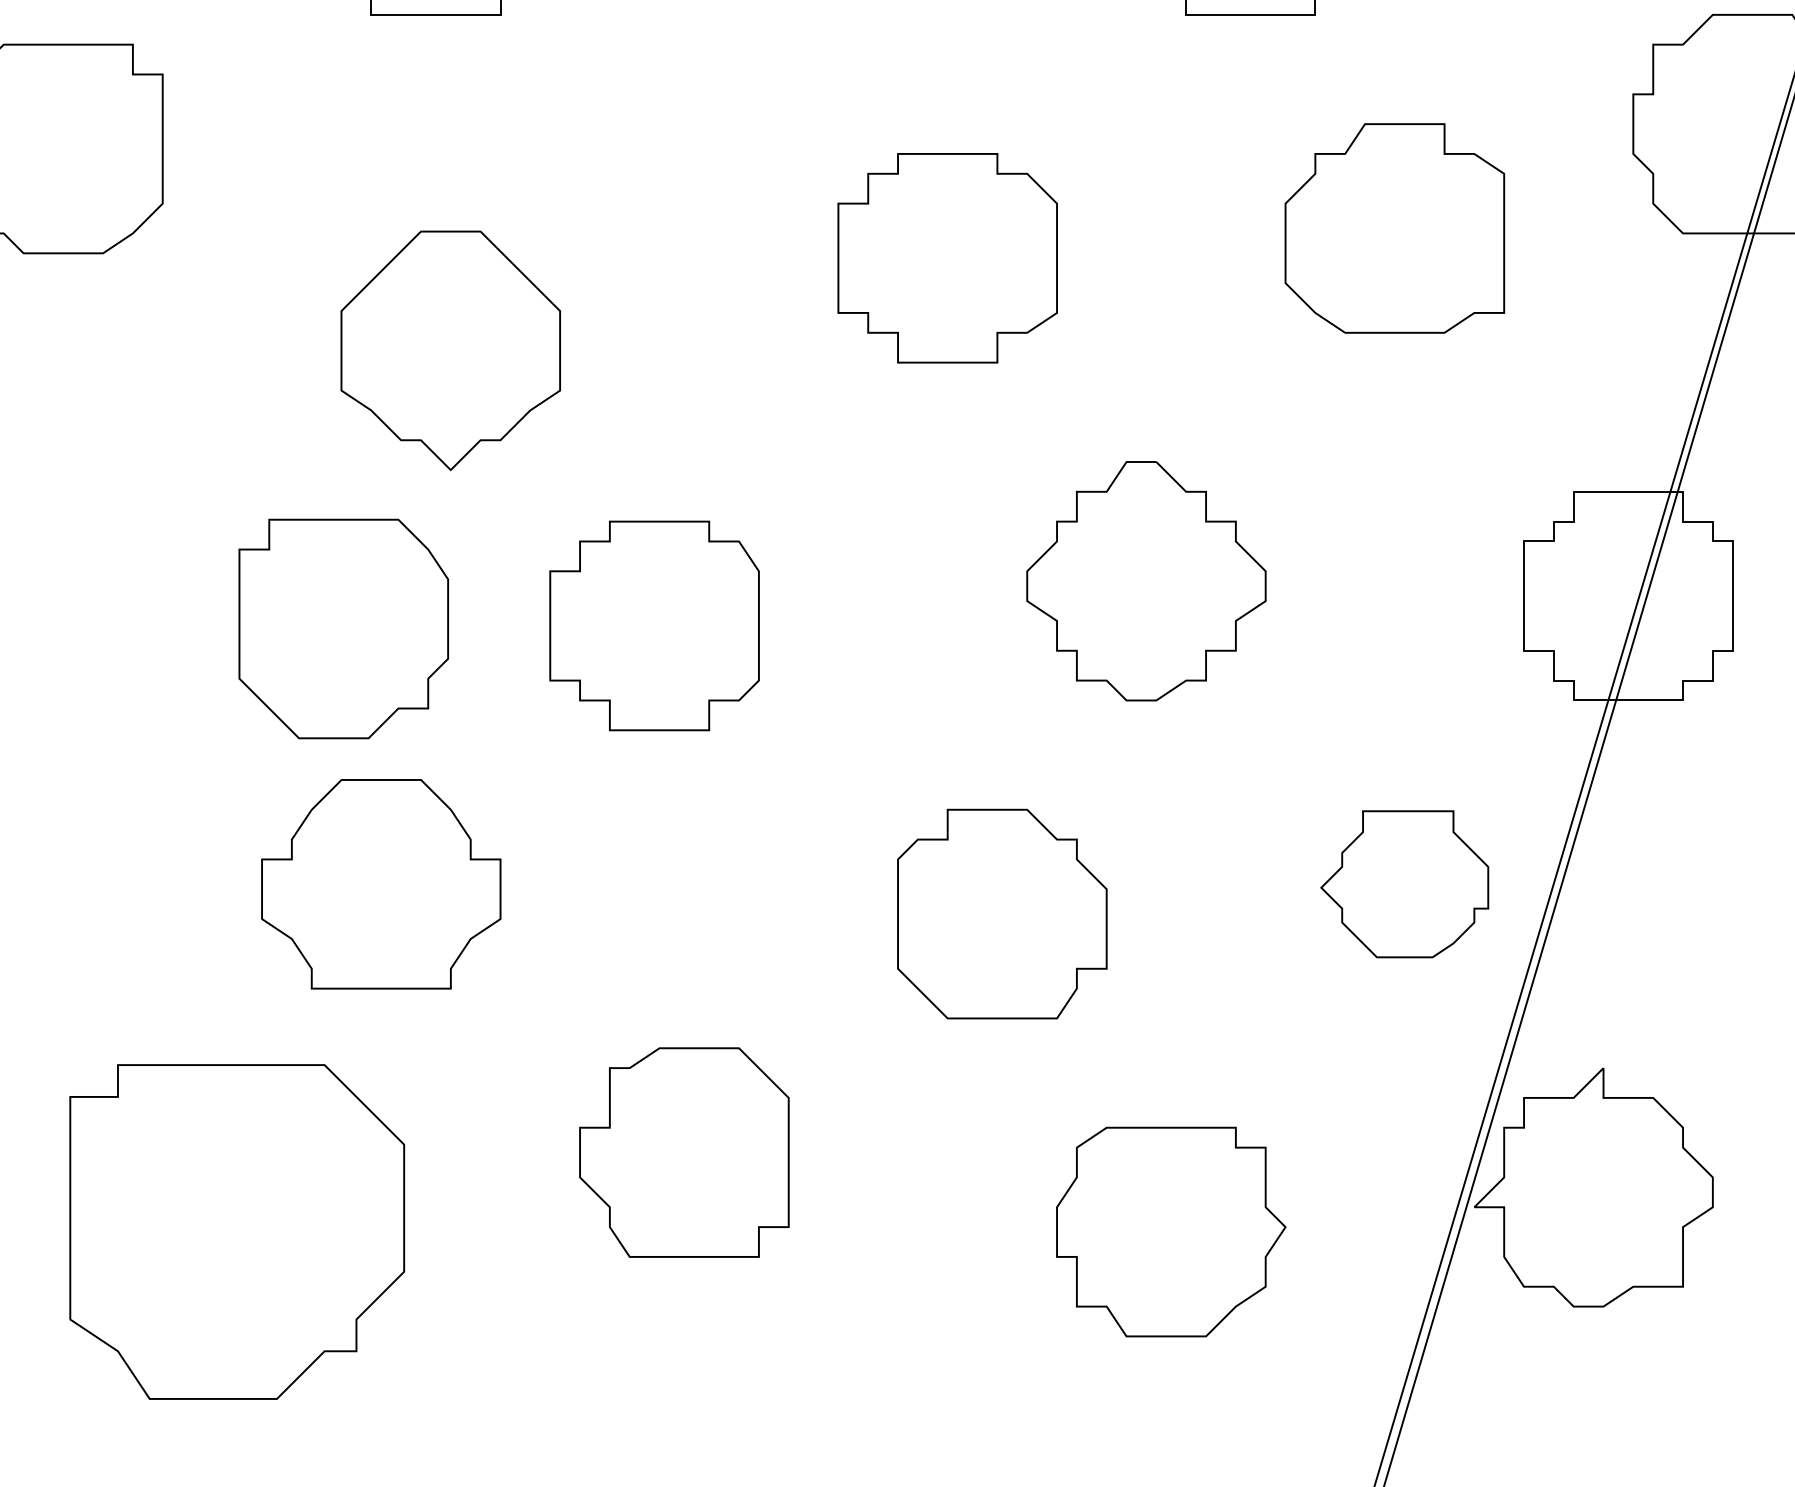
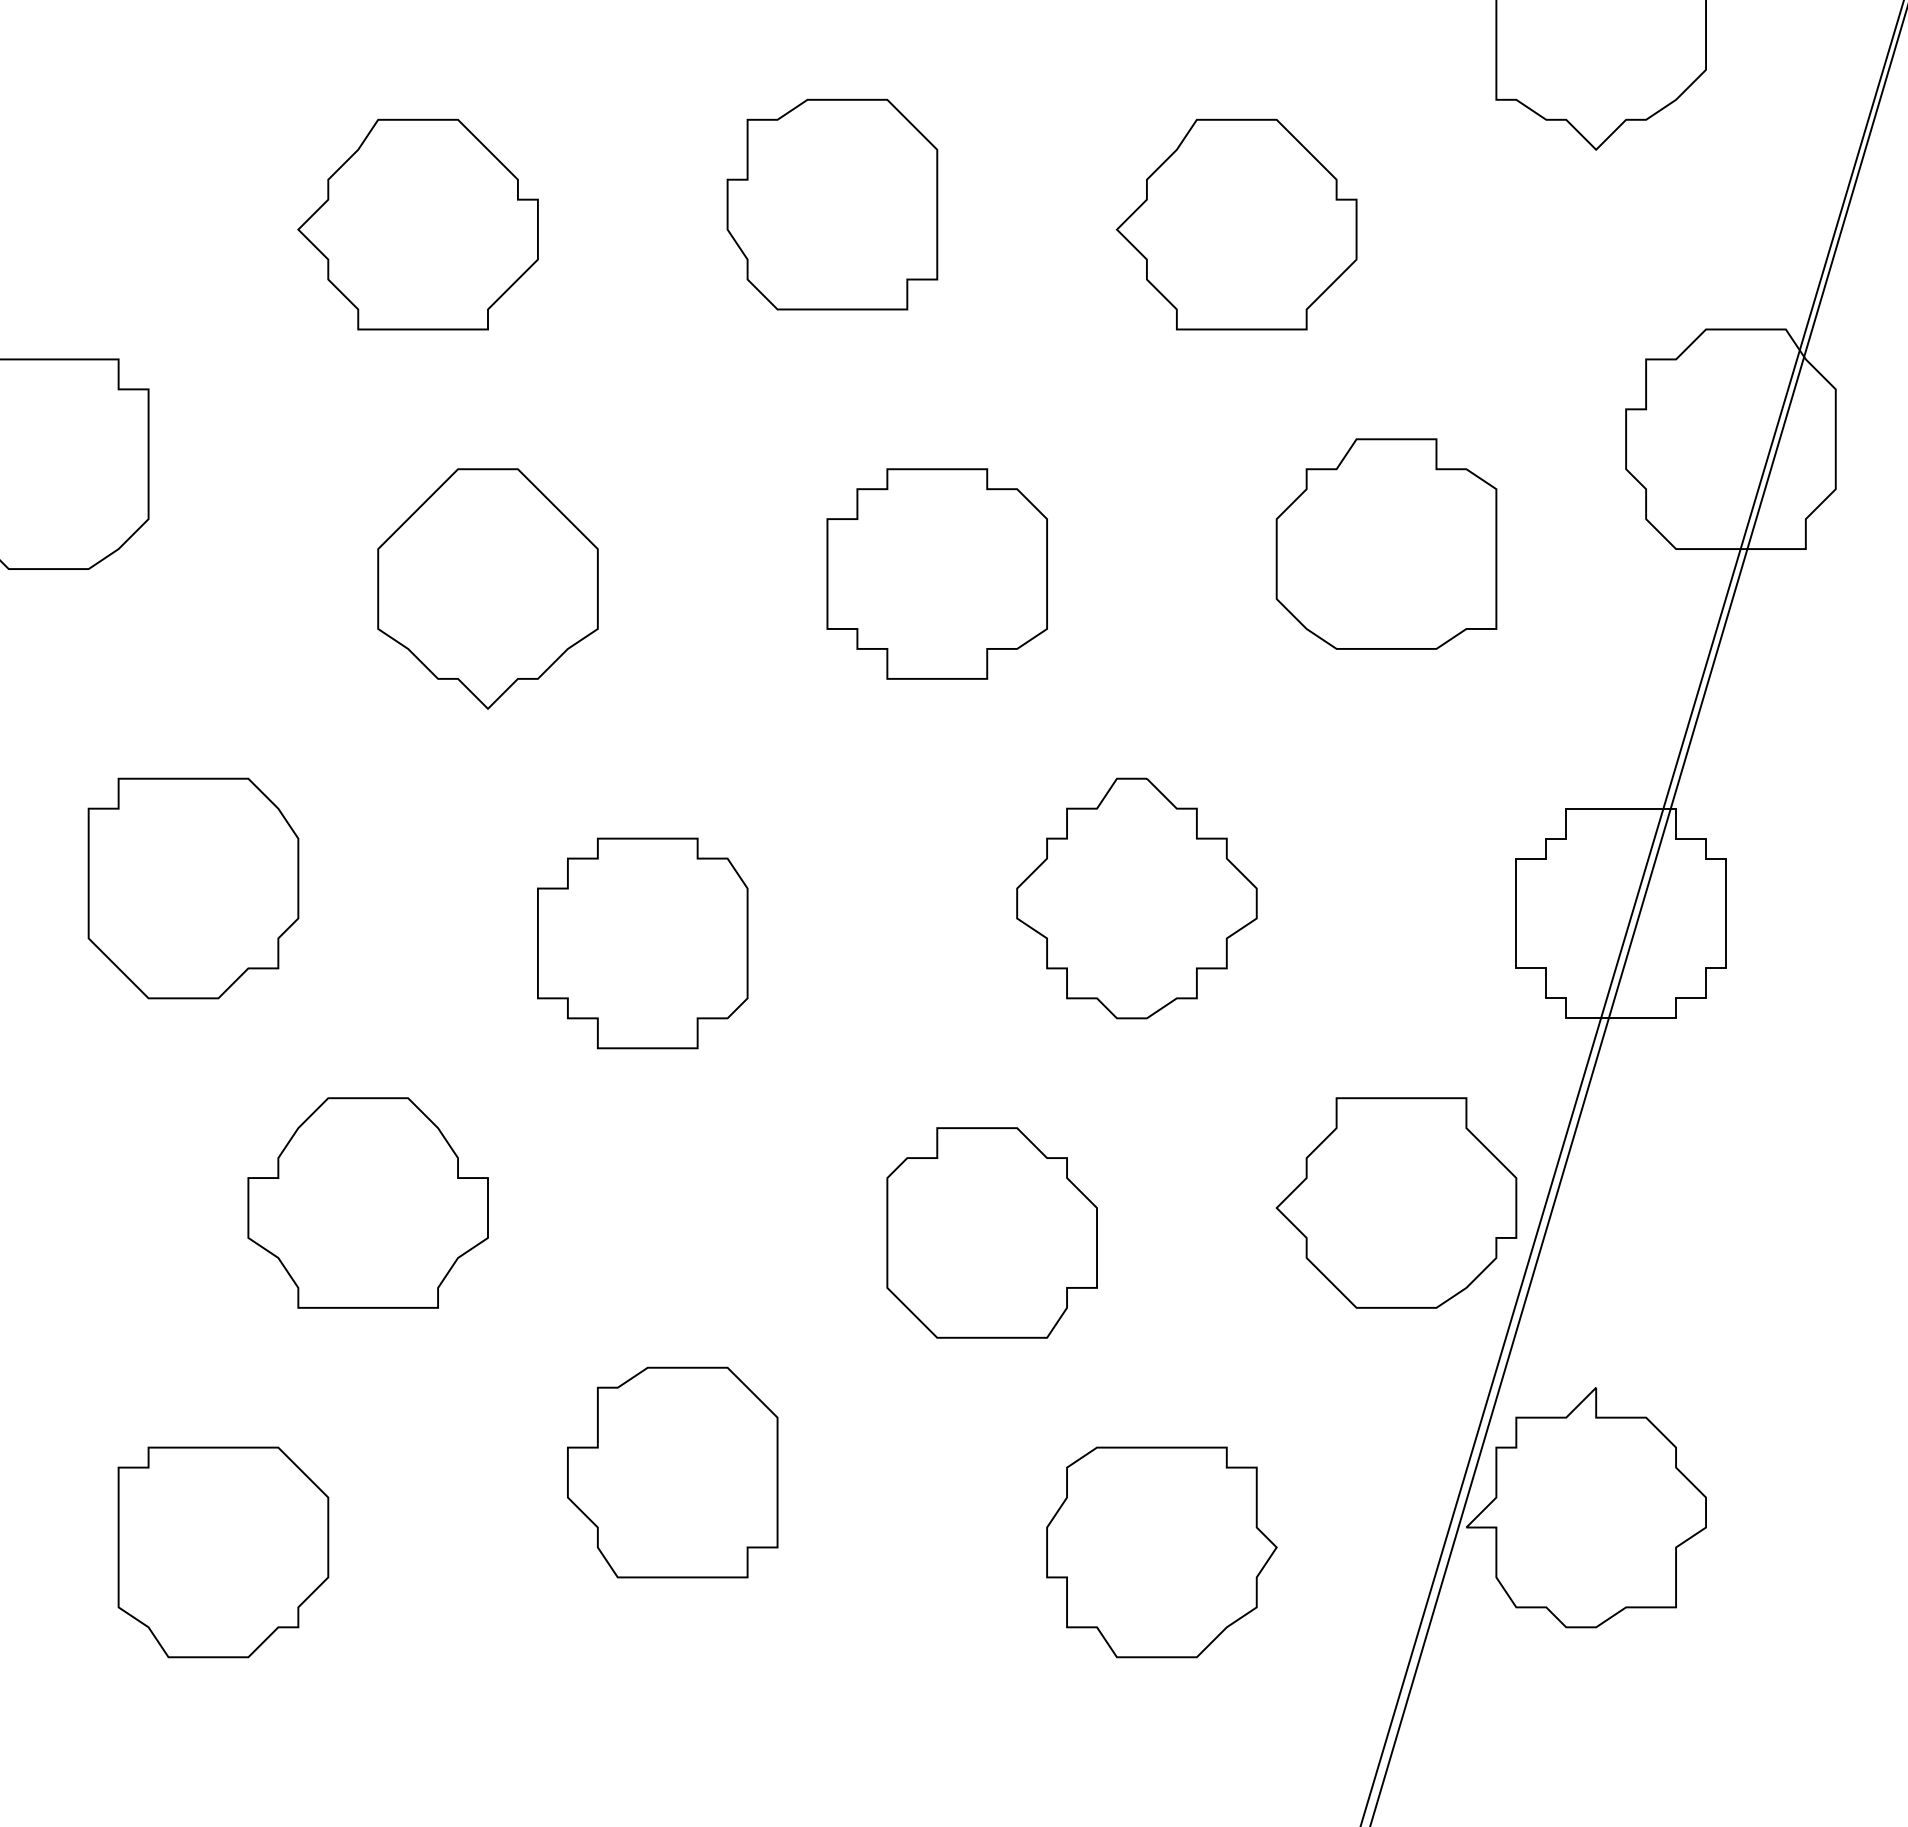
part: (450, 350) -> (487, 588), moved
part: (343, 628) -> (193, 888), moved
part: (1404, 883) -> (1396, 1202), size x1.43
part: (237, 1232) -> (223, 1552), size x0.62

